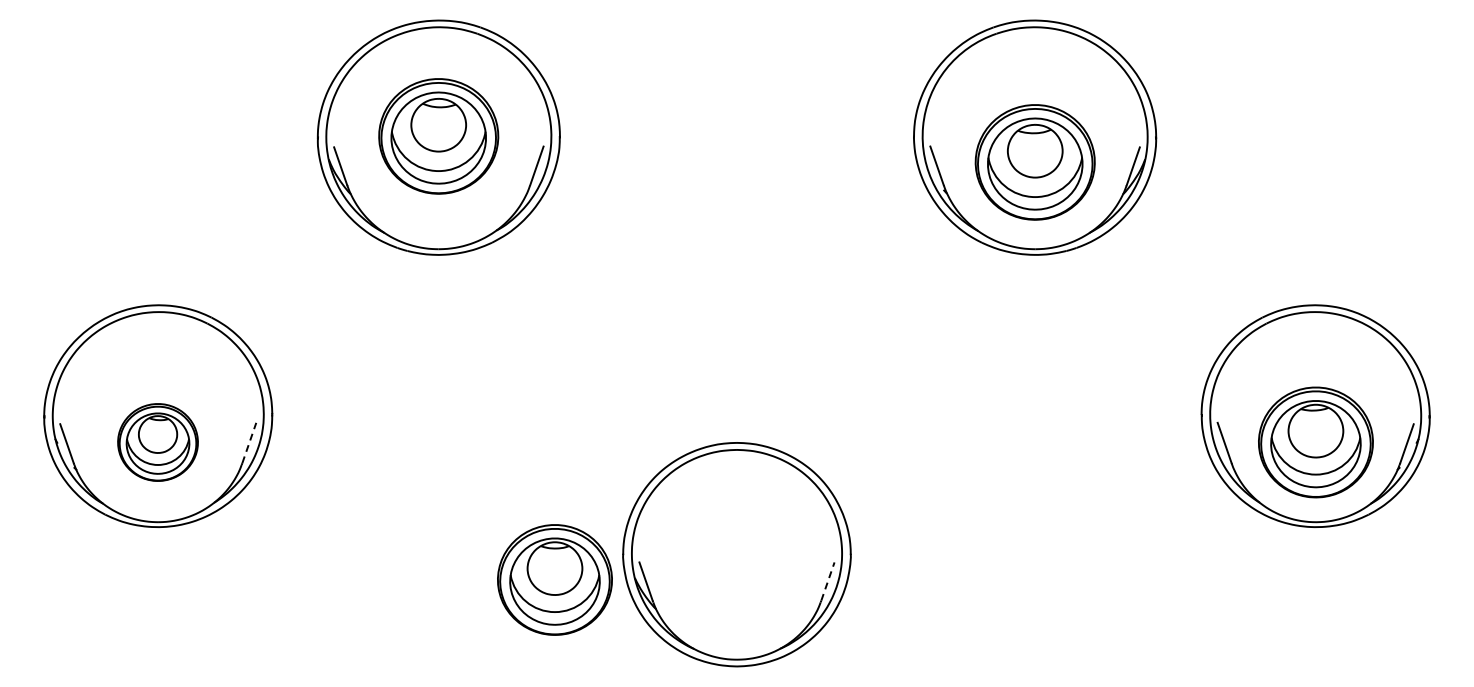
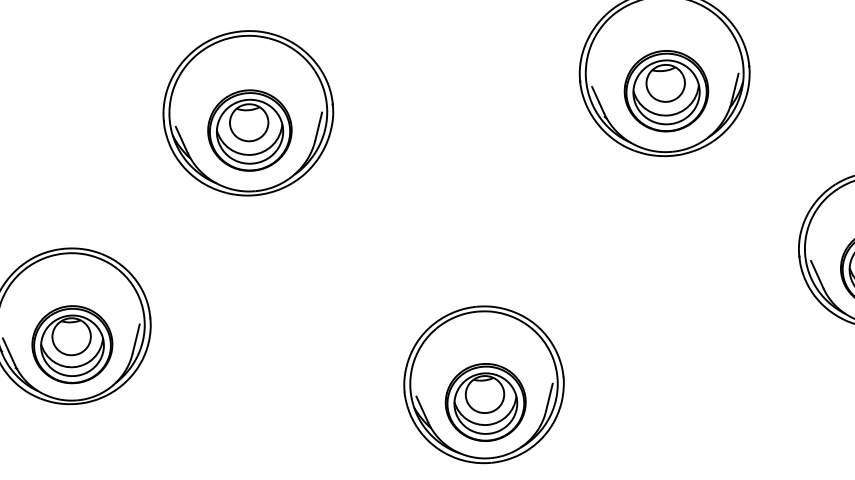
part: (438, 136) -> (249, 130), moved
part: (157, 442) -> (72, 344), size x1.43
line: (249, 442) -> (136, 338), dashed -> solid
part: (554, 579) -> (485, 402), moved
line: (828, 581) -> (549, 397), dashed -> solid

